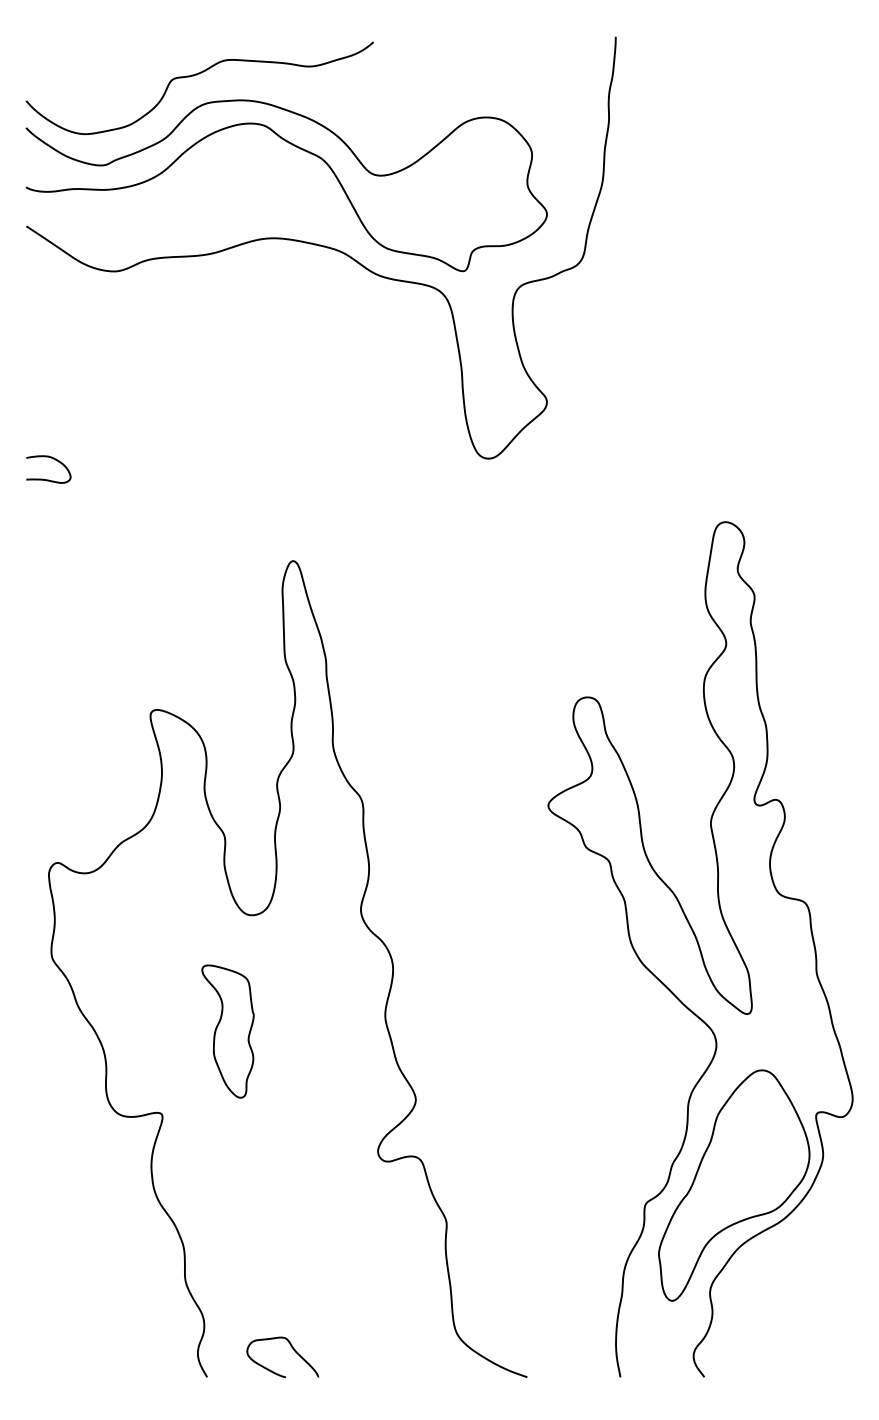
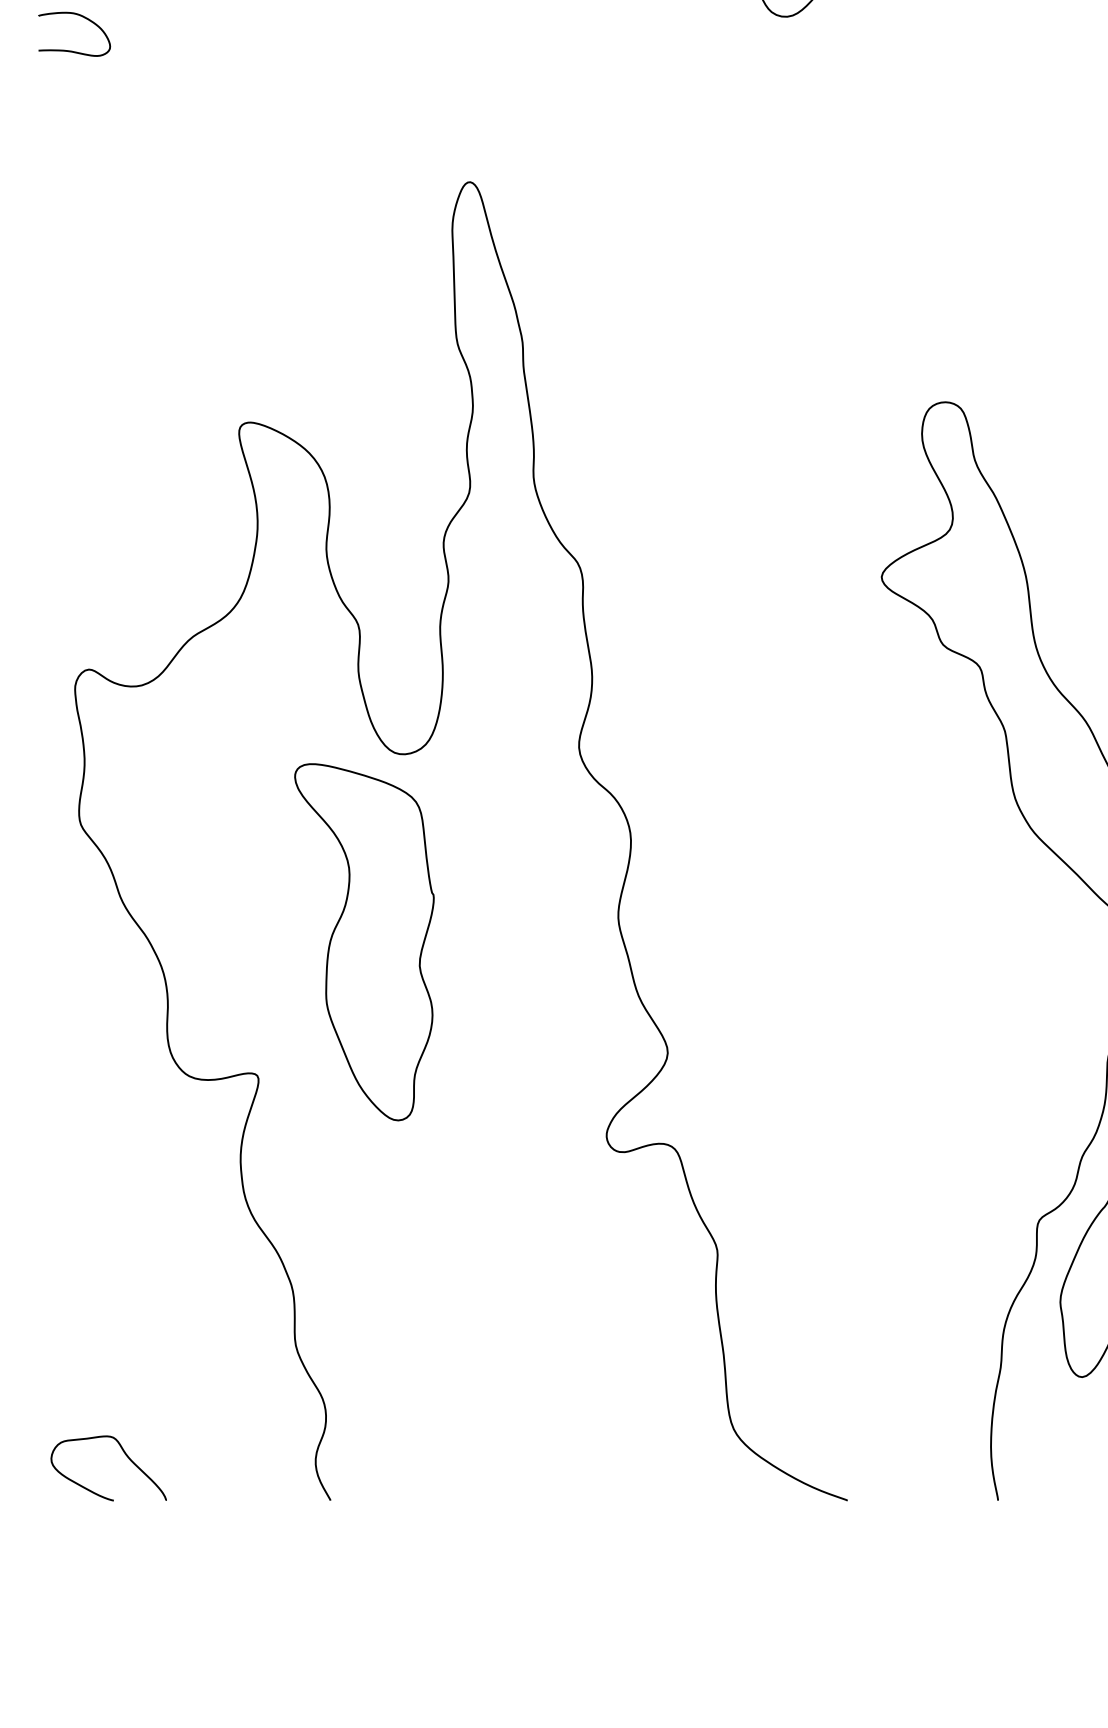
part: (227, 1031) -> (363, 941), size x1.67
curve: (292, 1349) -> (124, 1455), moved

